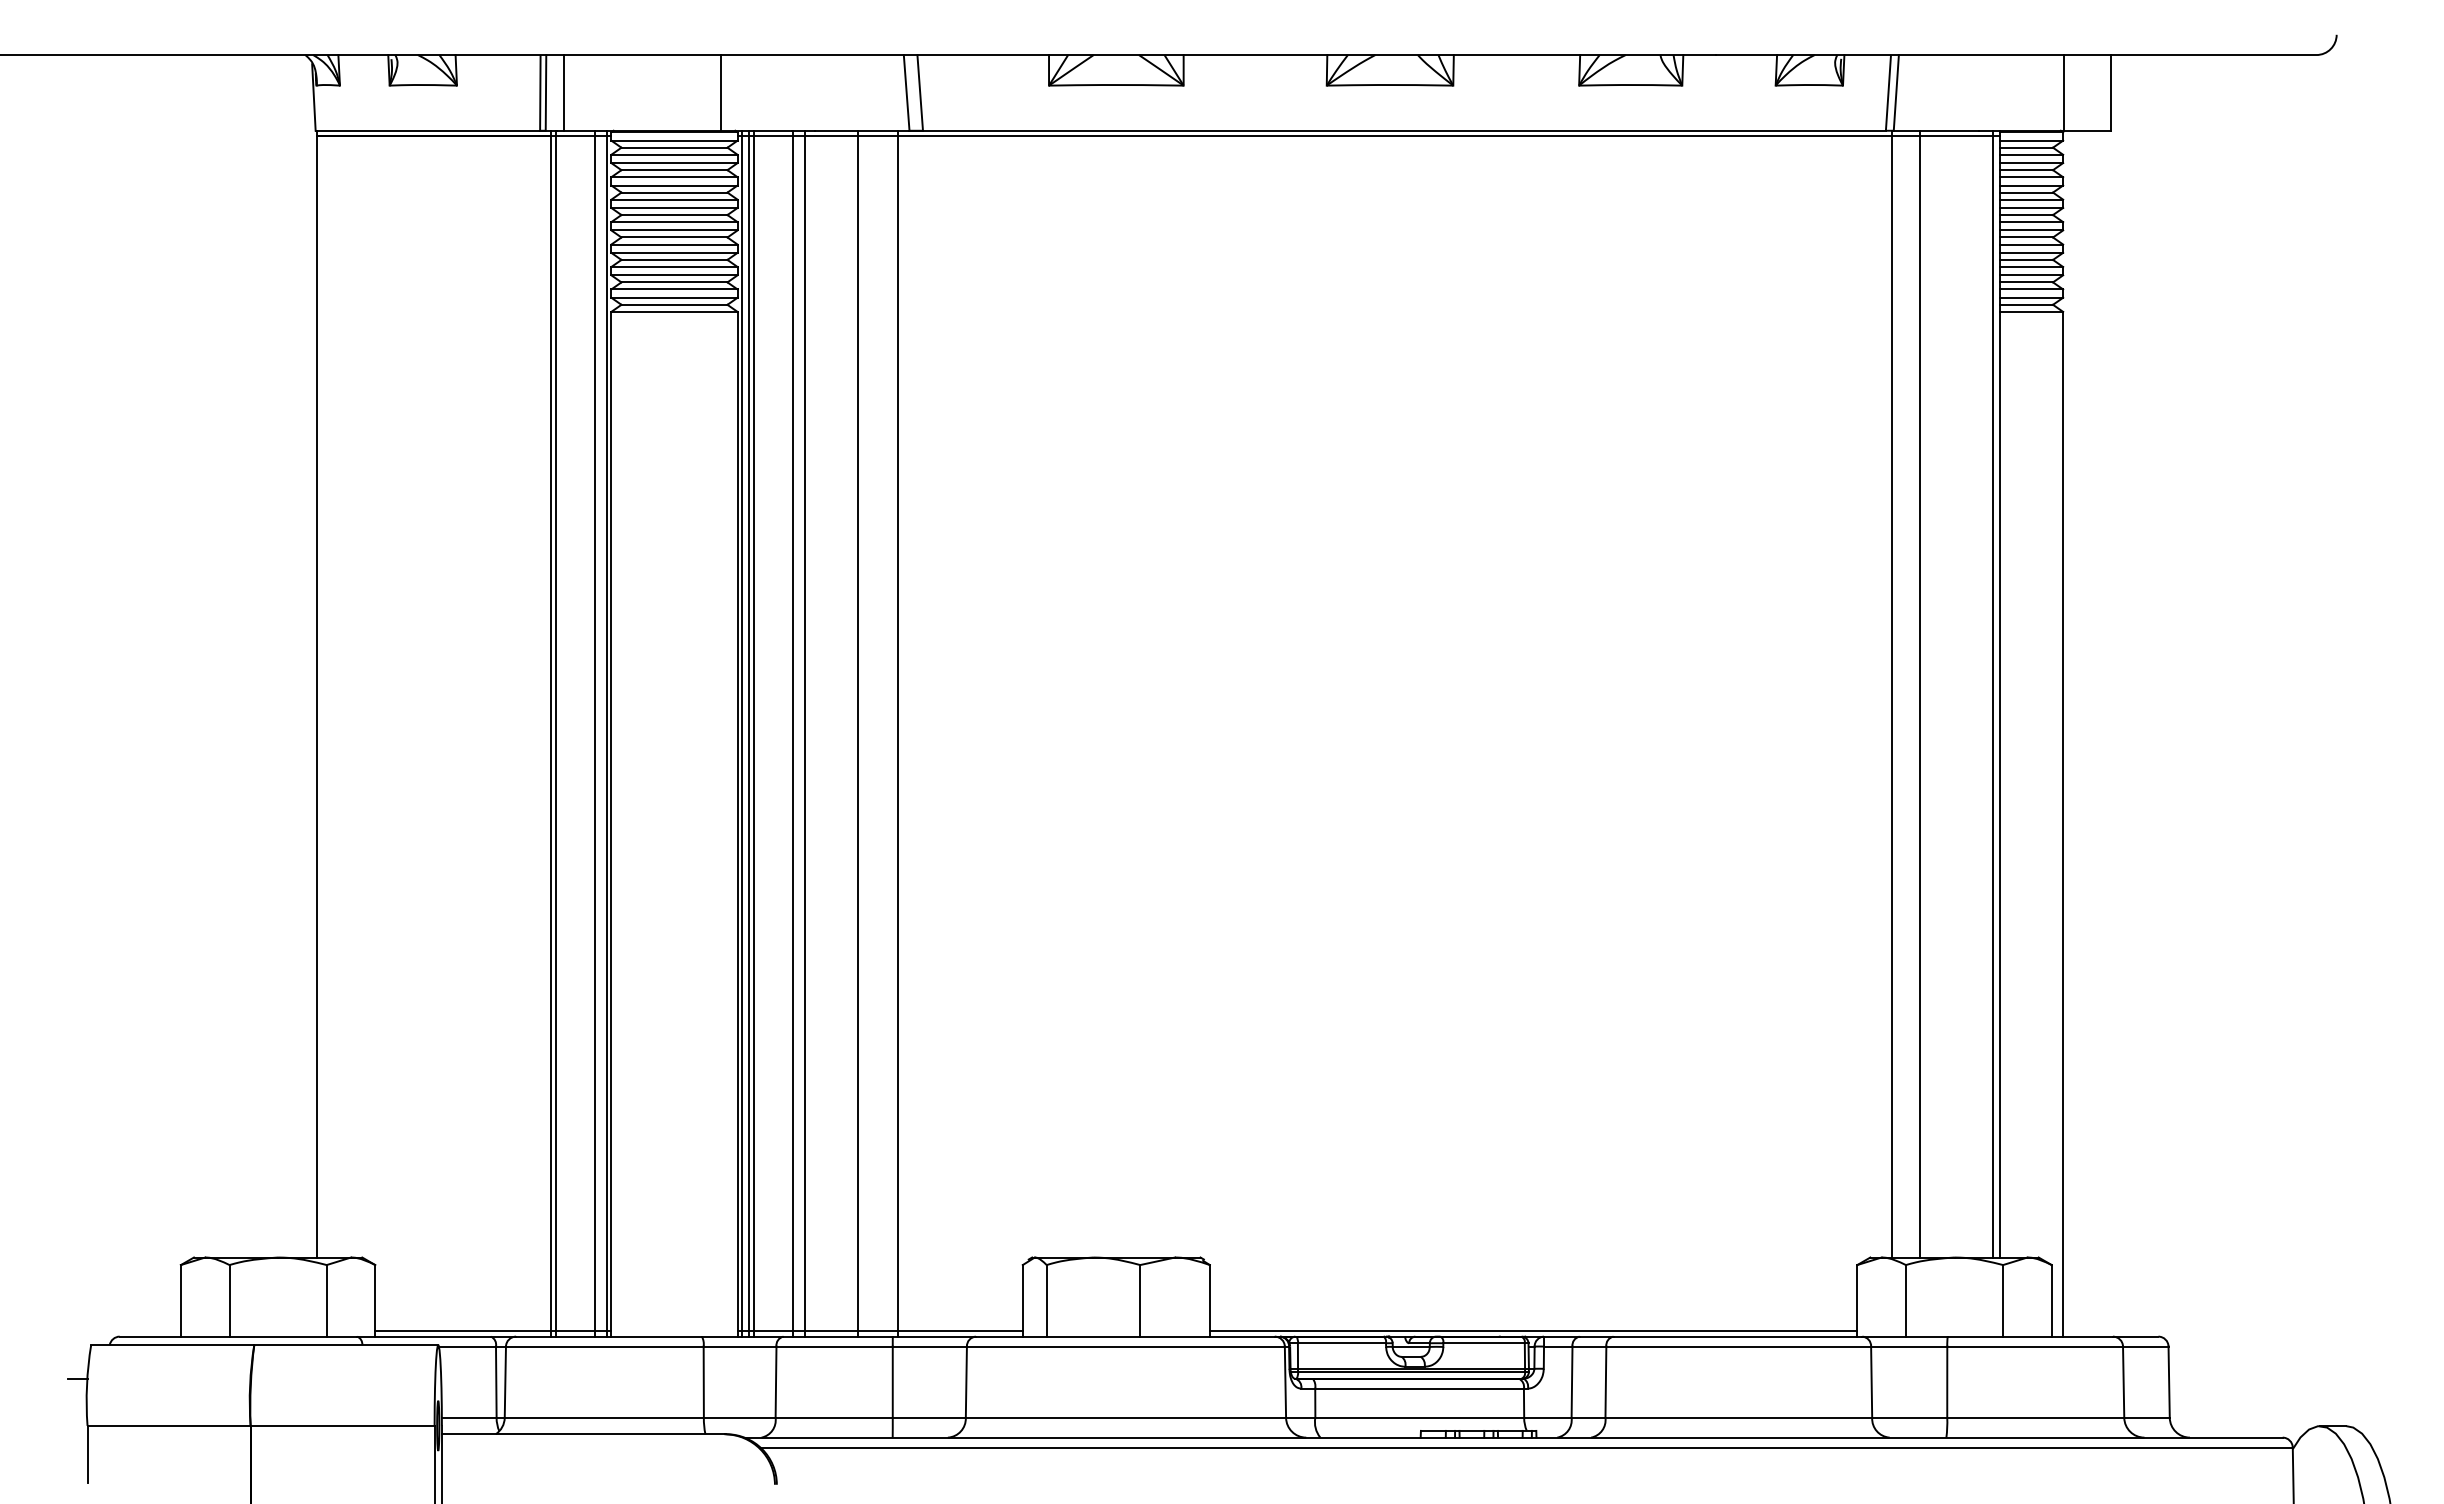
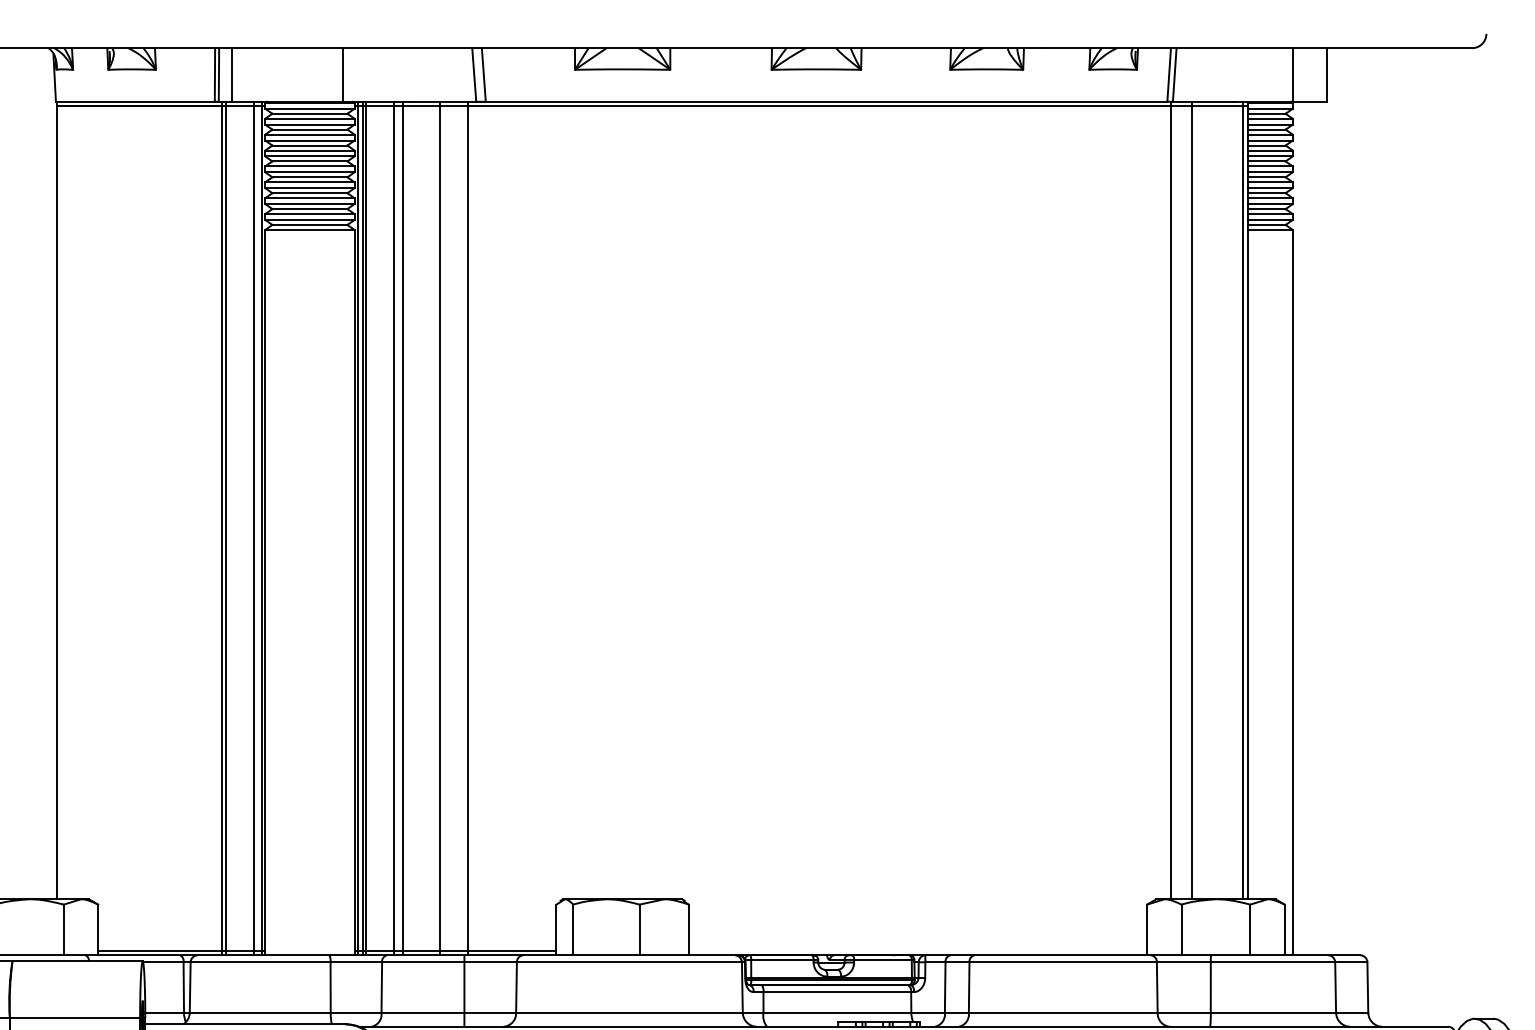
line: (1533, 1331) -> (917, 951), removed

